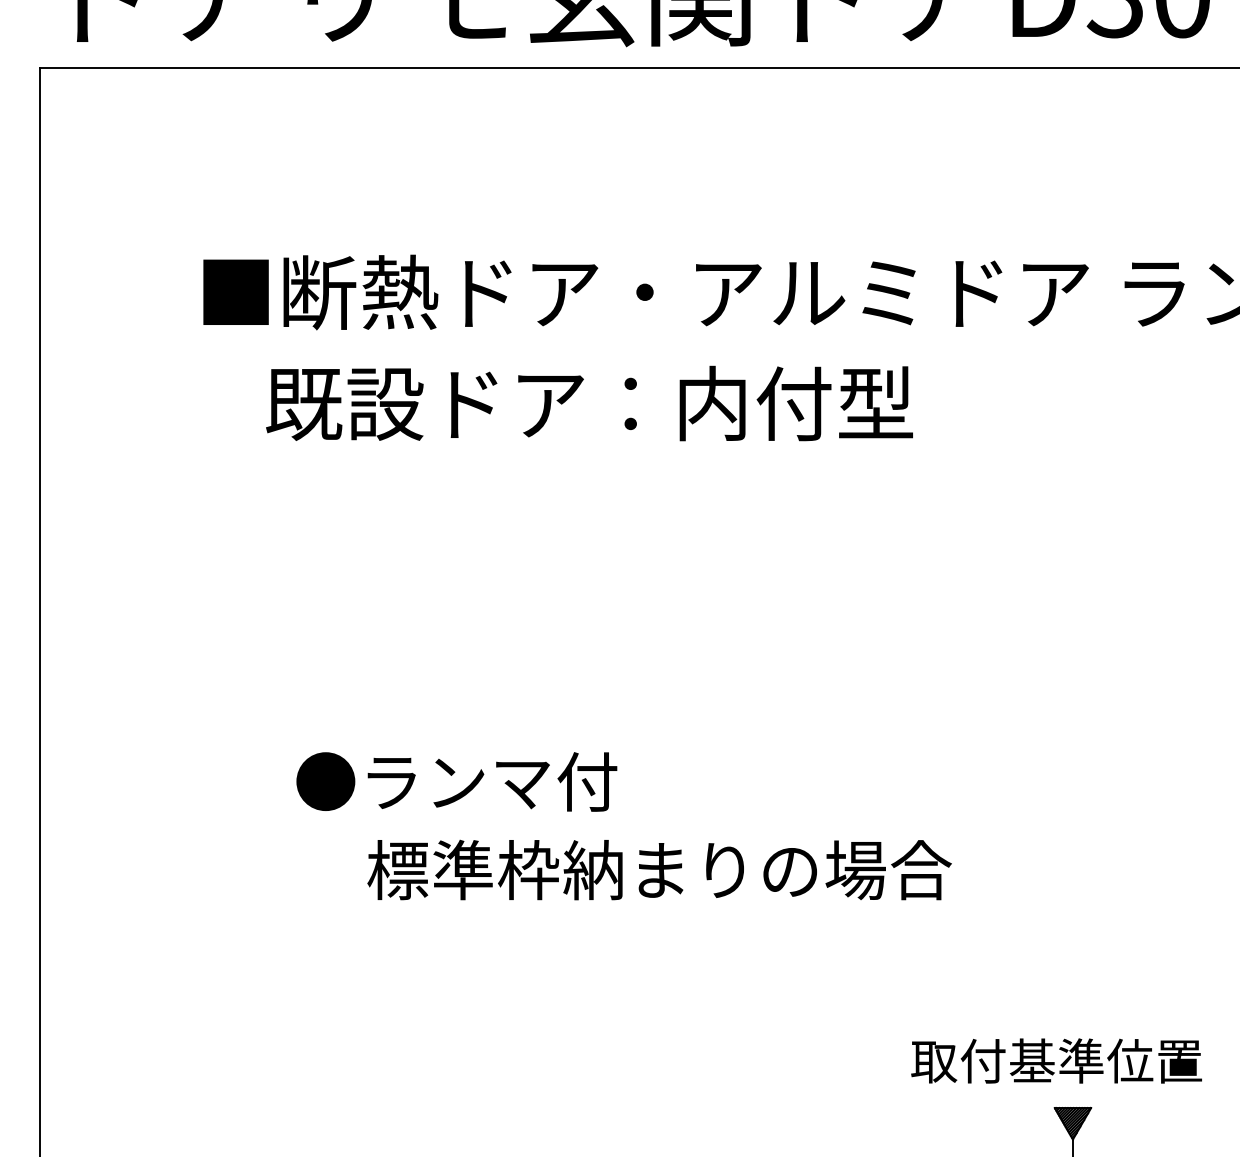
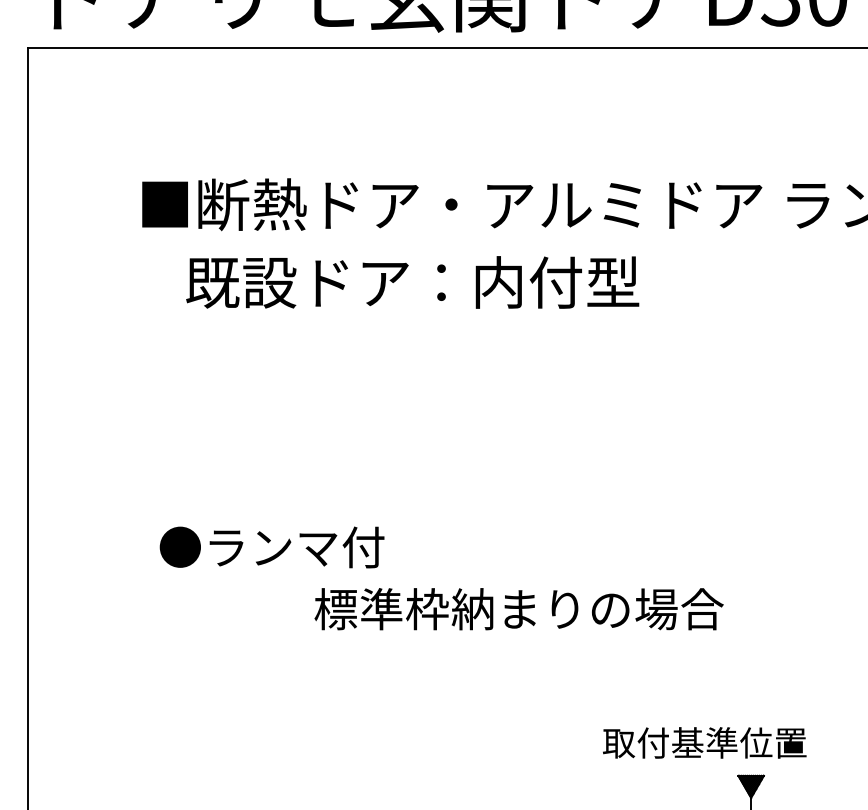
text: (456, 781) -> (271, 547), moved
text: (659, 869) -> (519, 608), moved
text: (1056, 1060) -> (704, 742), moved

